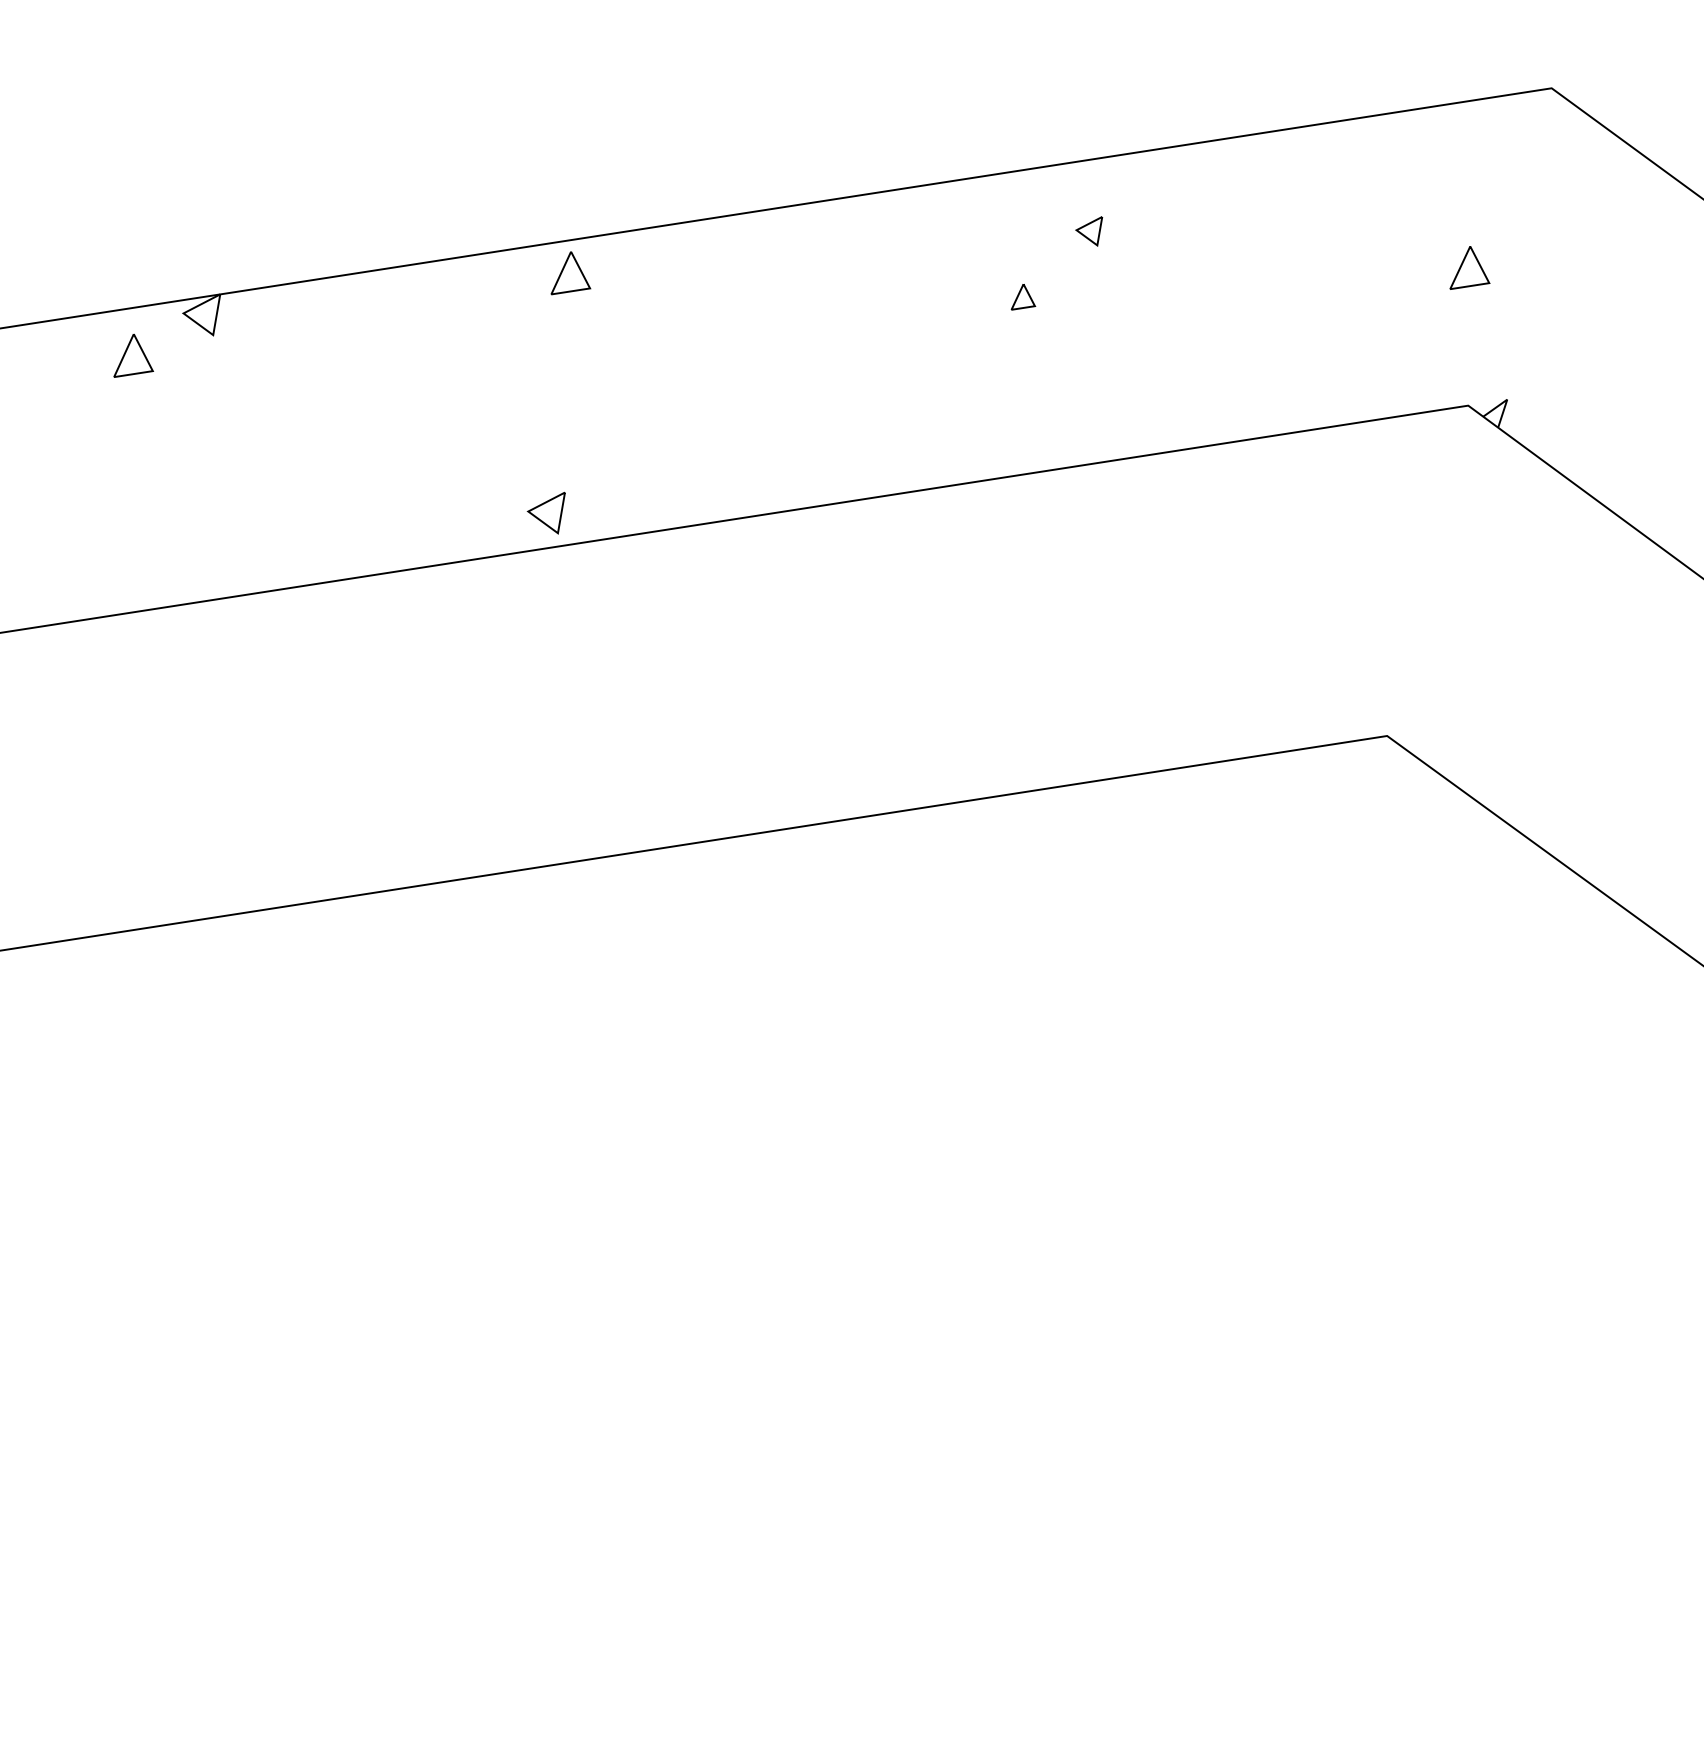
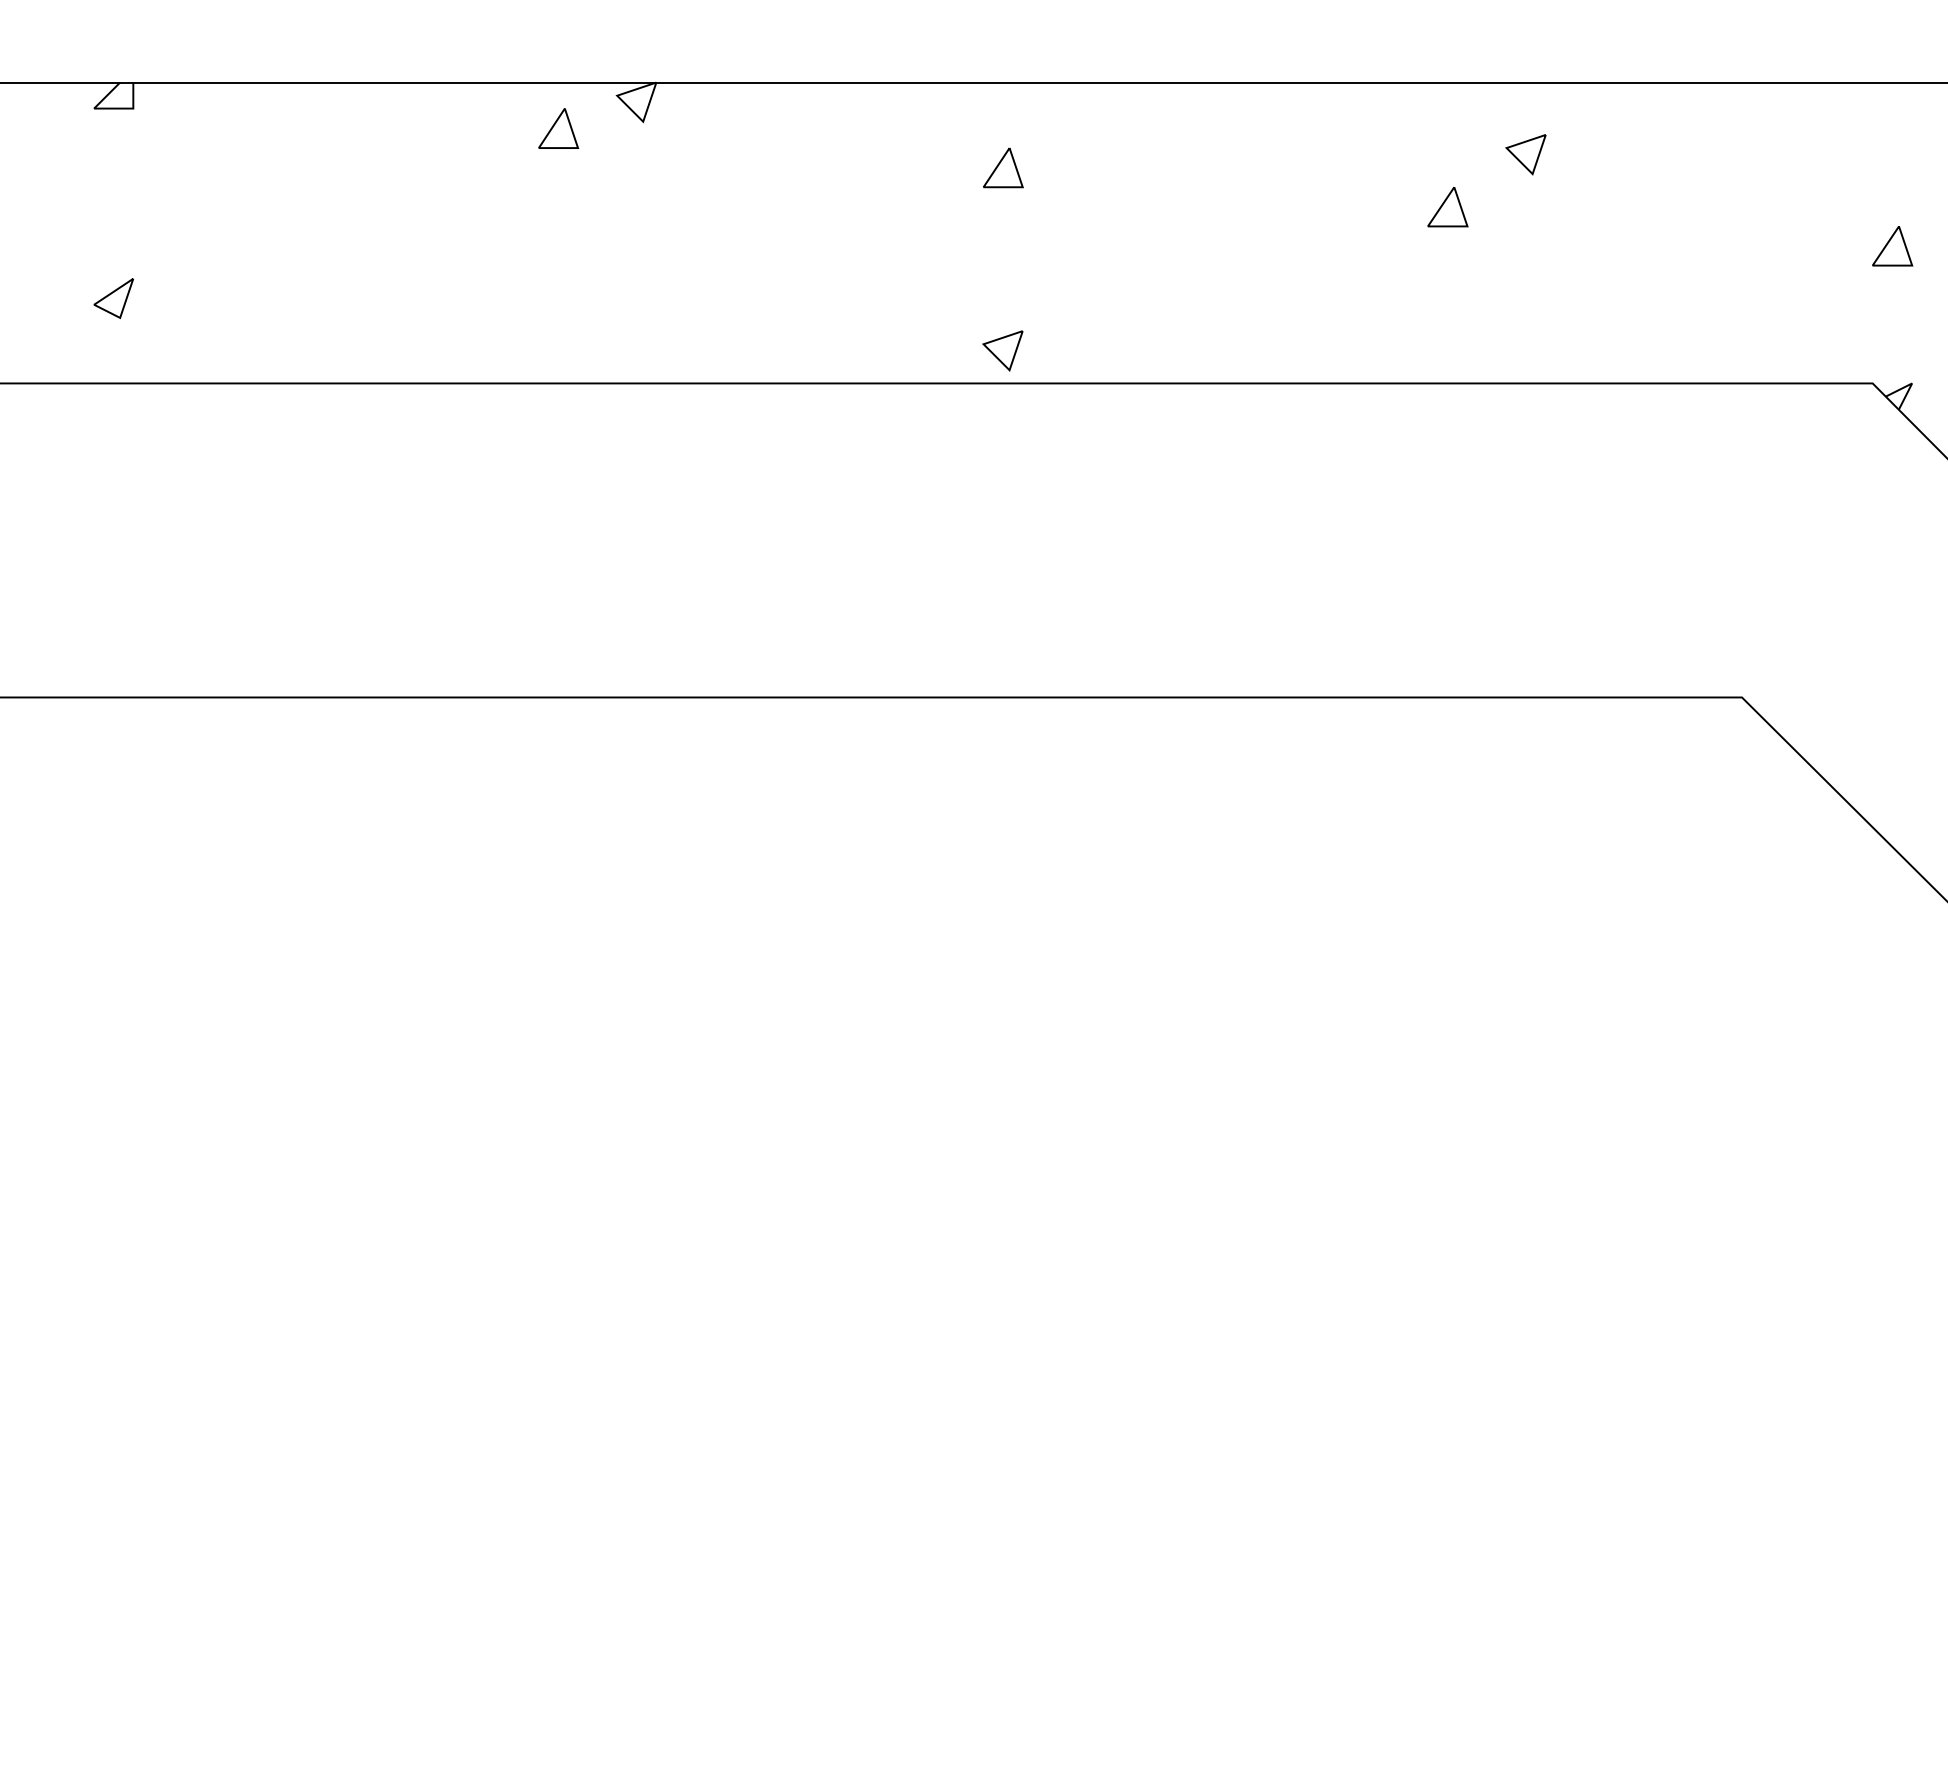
part: (1090, 232) -> (1525, 154), size x1.43
part: (568, 271) -> (1003, 167), moved
part: (1021, 296) -> (1447, 207), size x1.67
part: (547, 514) -> (1002, 350), moved

